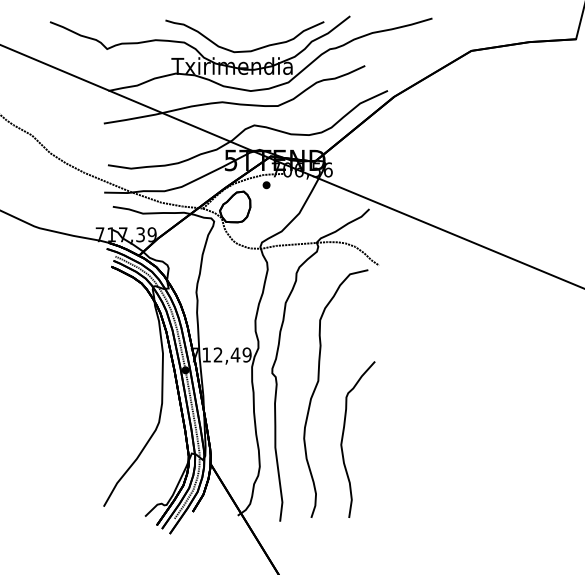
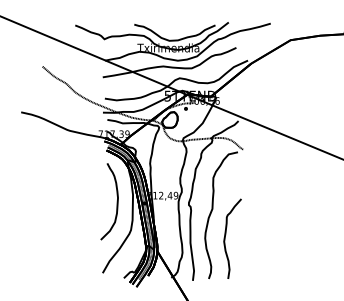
part: (130, 366) -> (116, 201), added

